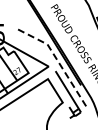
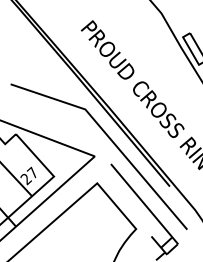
line: (56, 59) -> (109, 138), dashed -> solid

